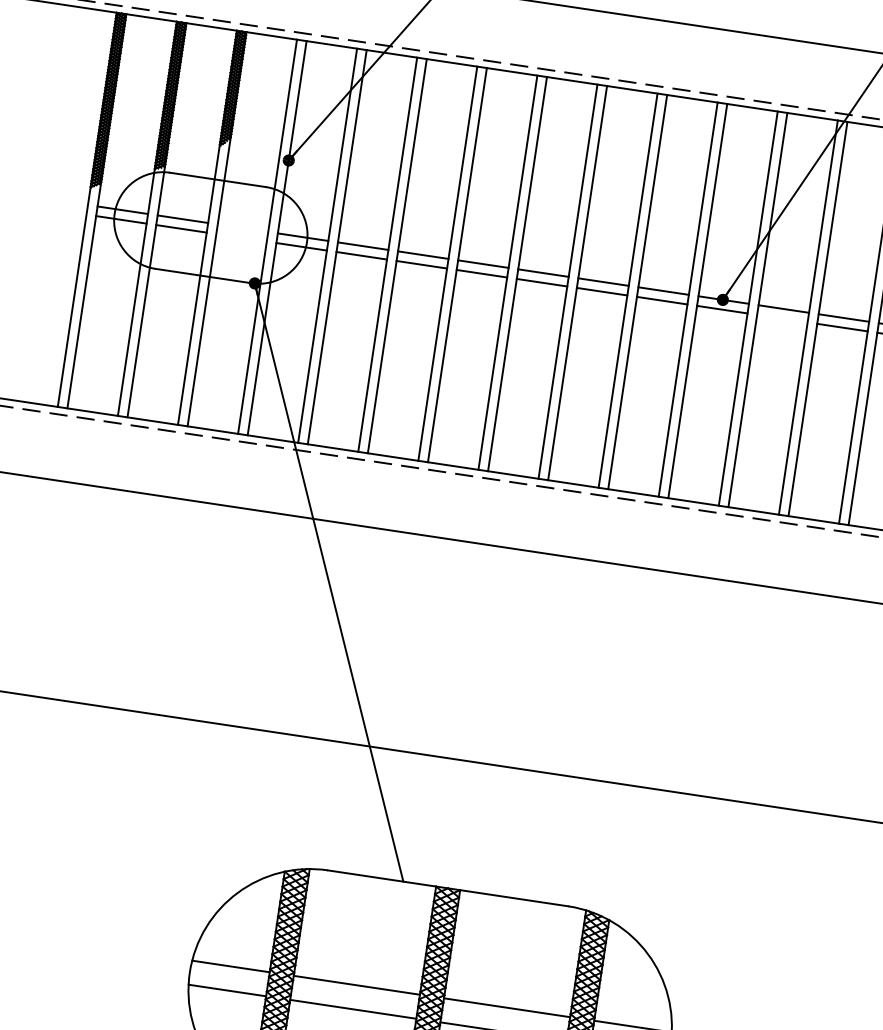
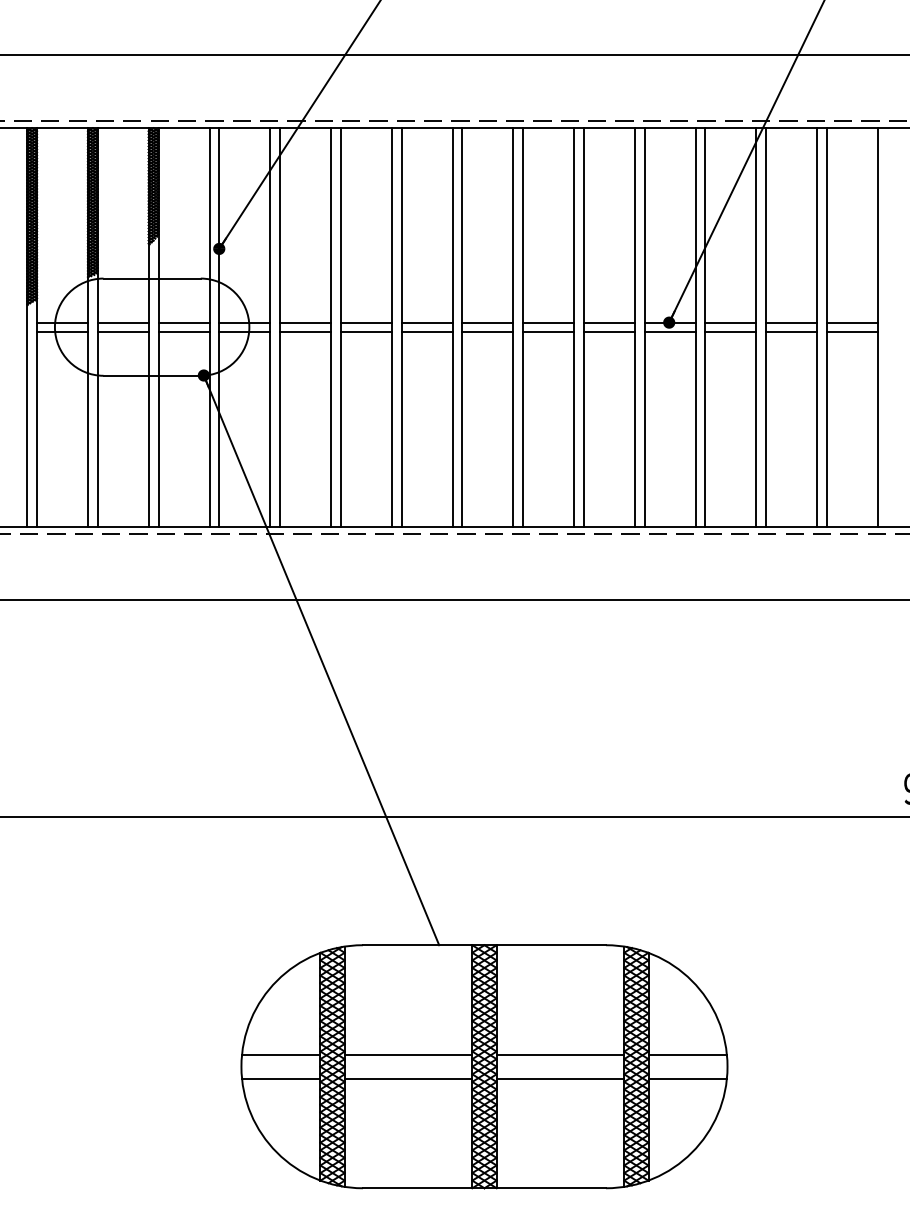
line: (242, 227) -> (183, 322), added
line: (241, 237) -> (183, 332), added
line: (782, 318) -> (730, 332), added

